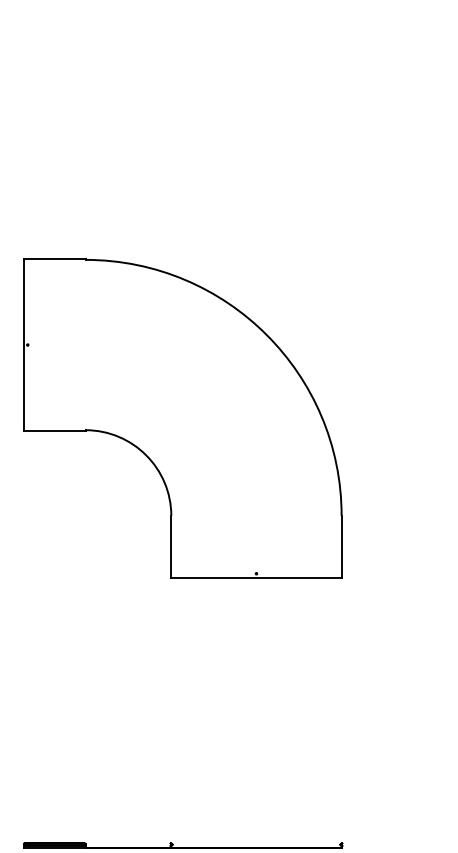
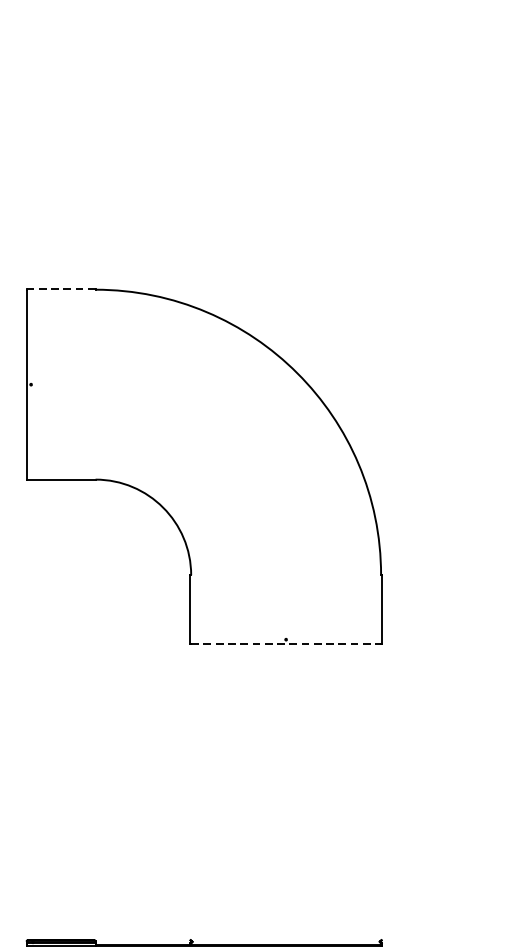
line: (54, 259) -> (60, 289), solid -> dashed
line: (256, 577) -> (286, 643), solid -> dashed

